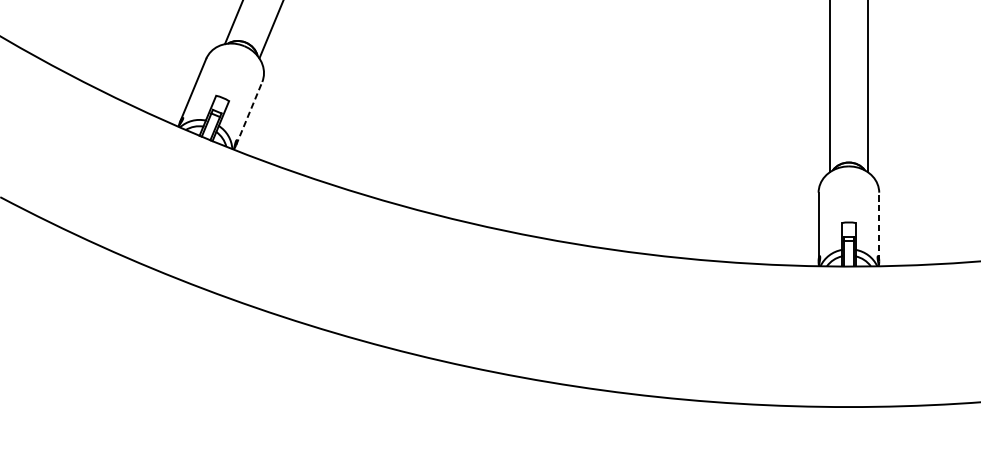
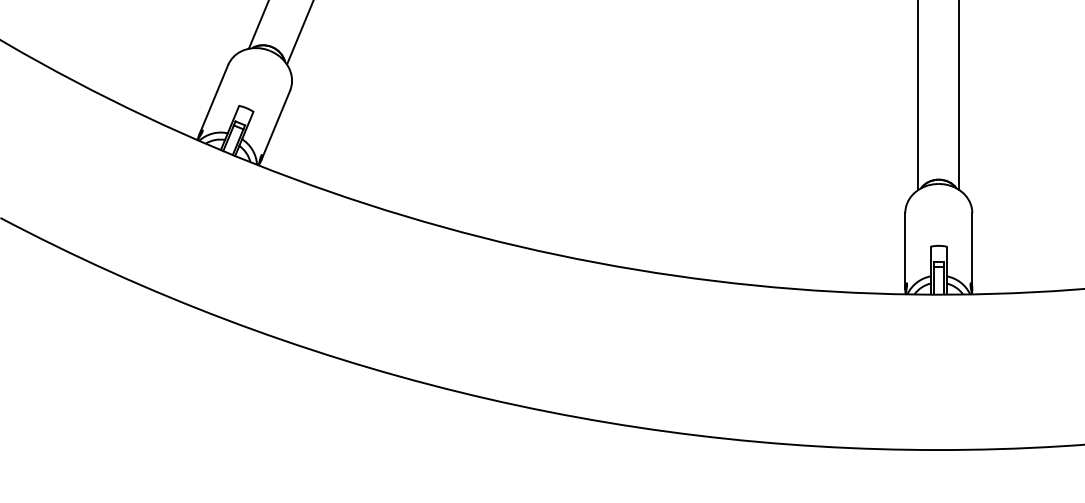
line: (249, 113) -> (275, 125), dashed -> solid
line: (879, 226) -> (972, 250), dashed -> solid

